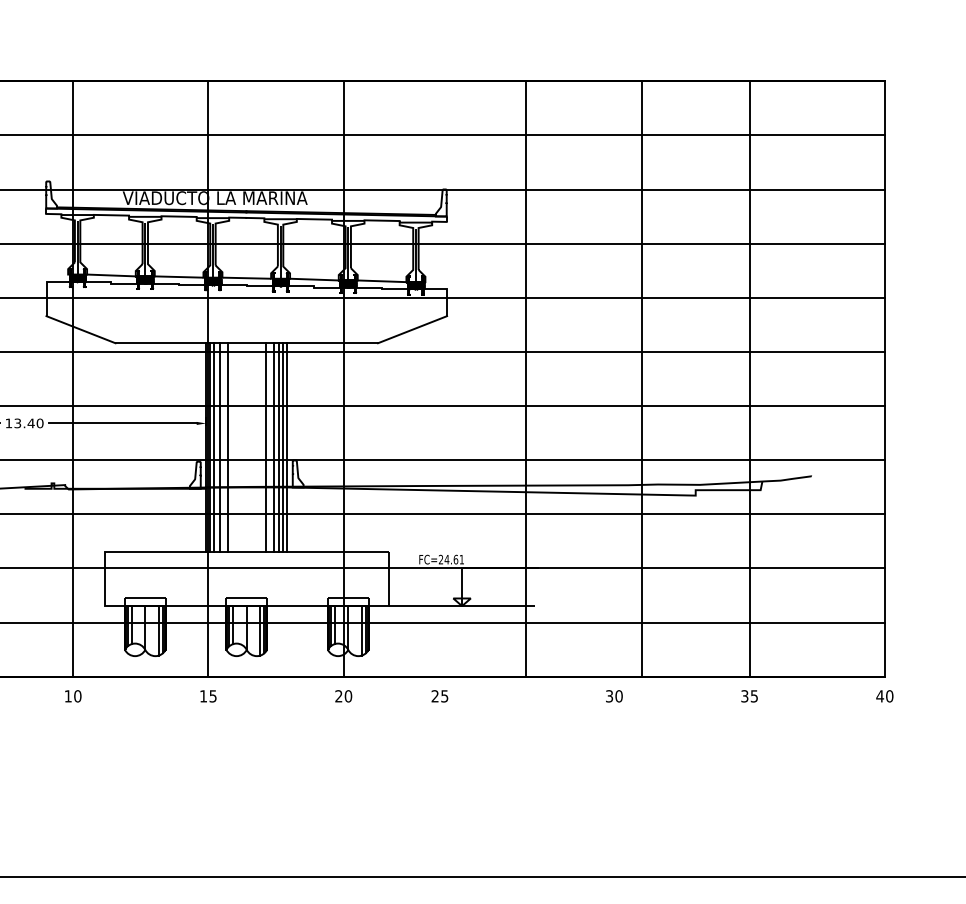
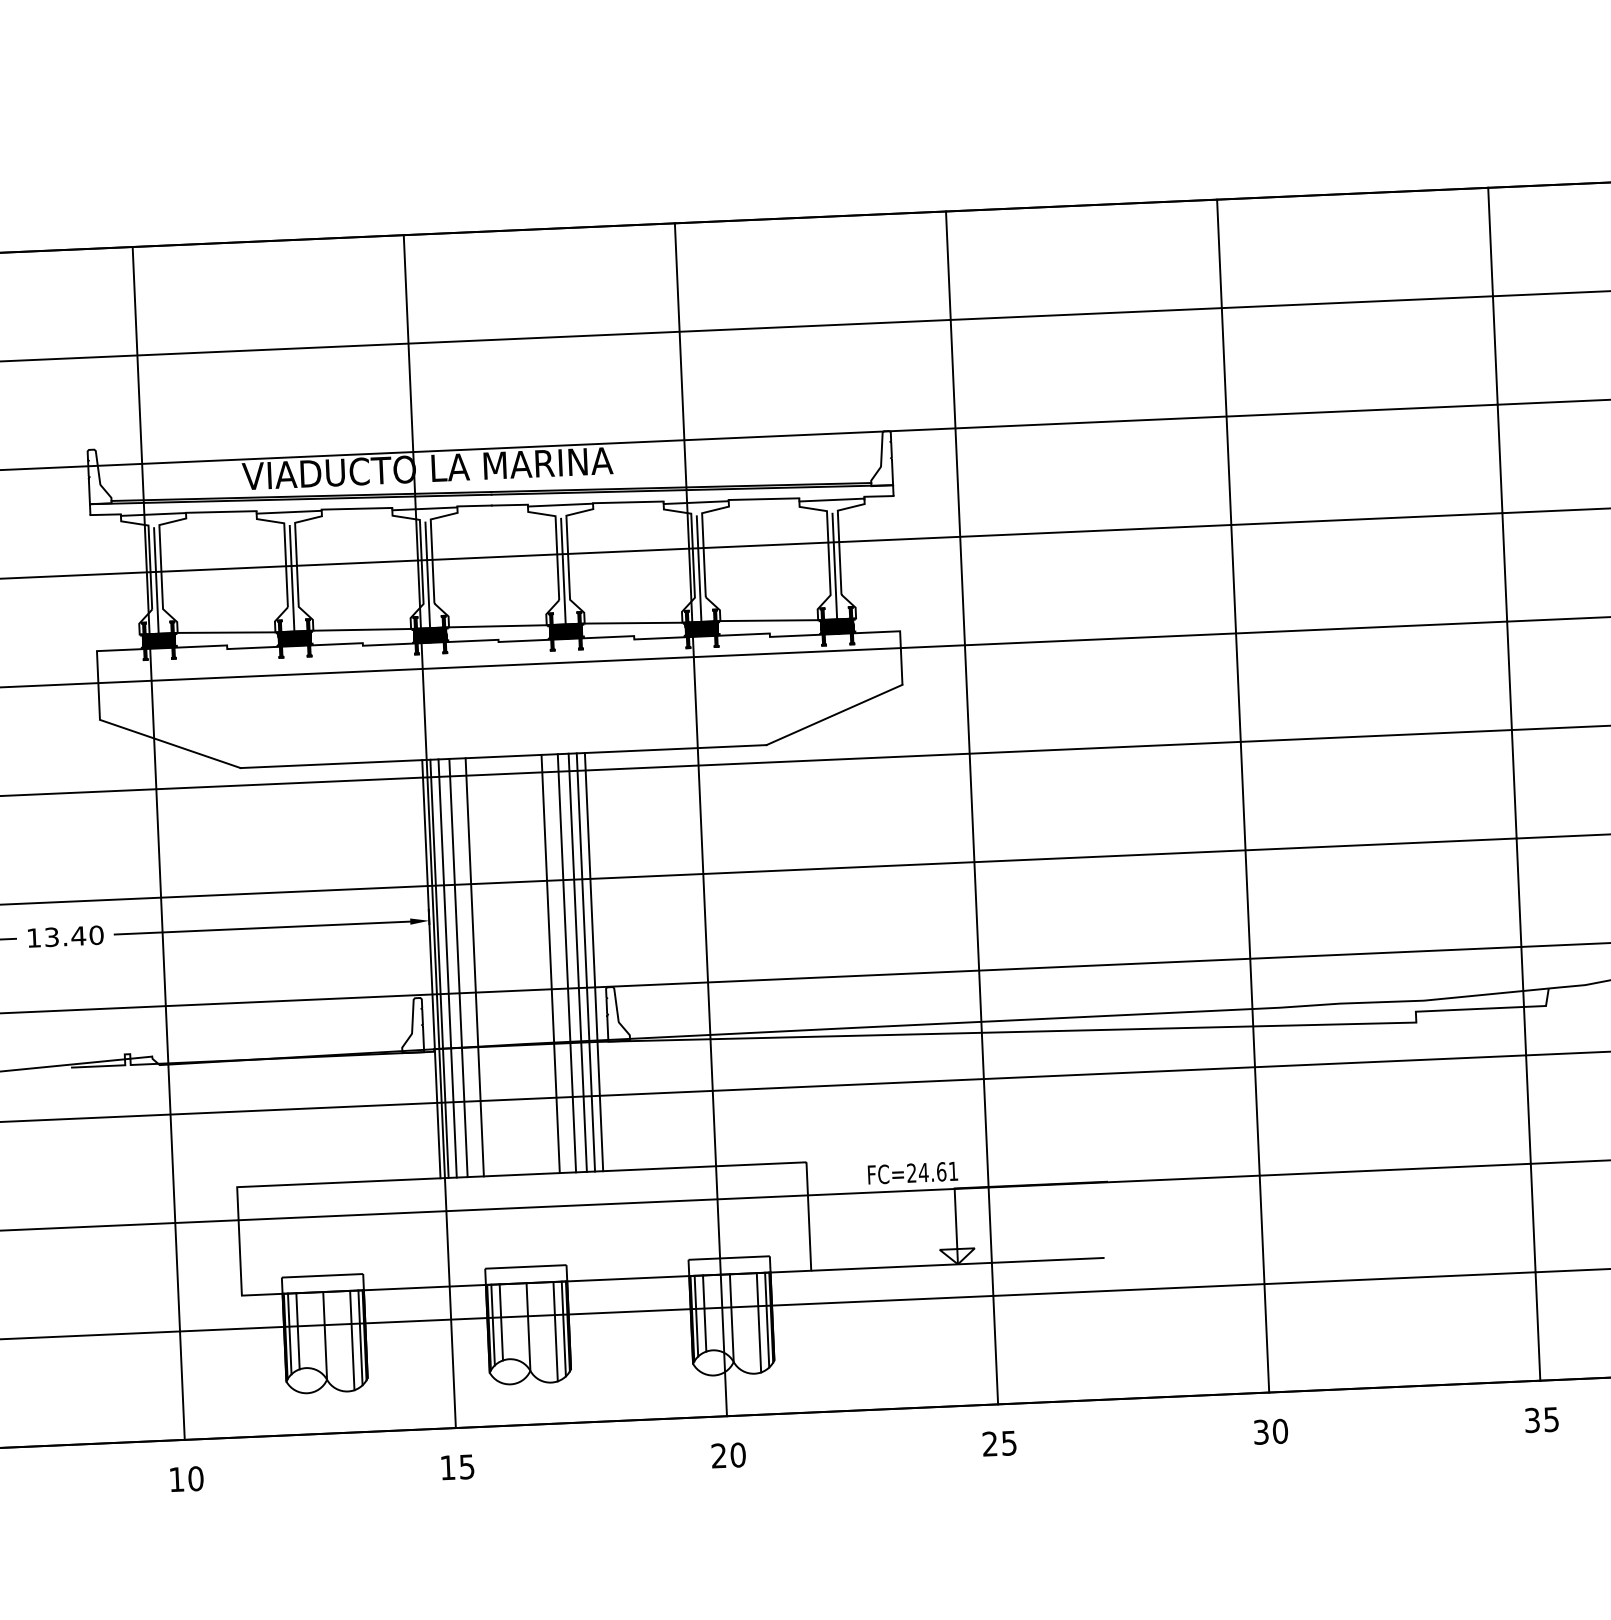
line: (526, 378) -> (972, 806), moved
line: (642, 378) -> (1243, 795), moved
text: (439, 696) -> (998, 1444), moved

